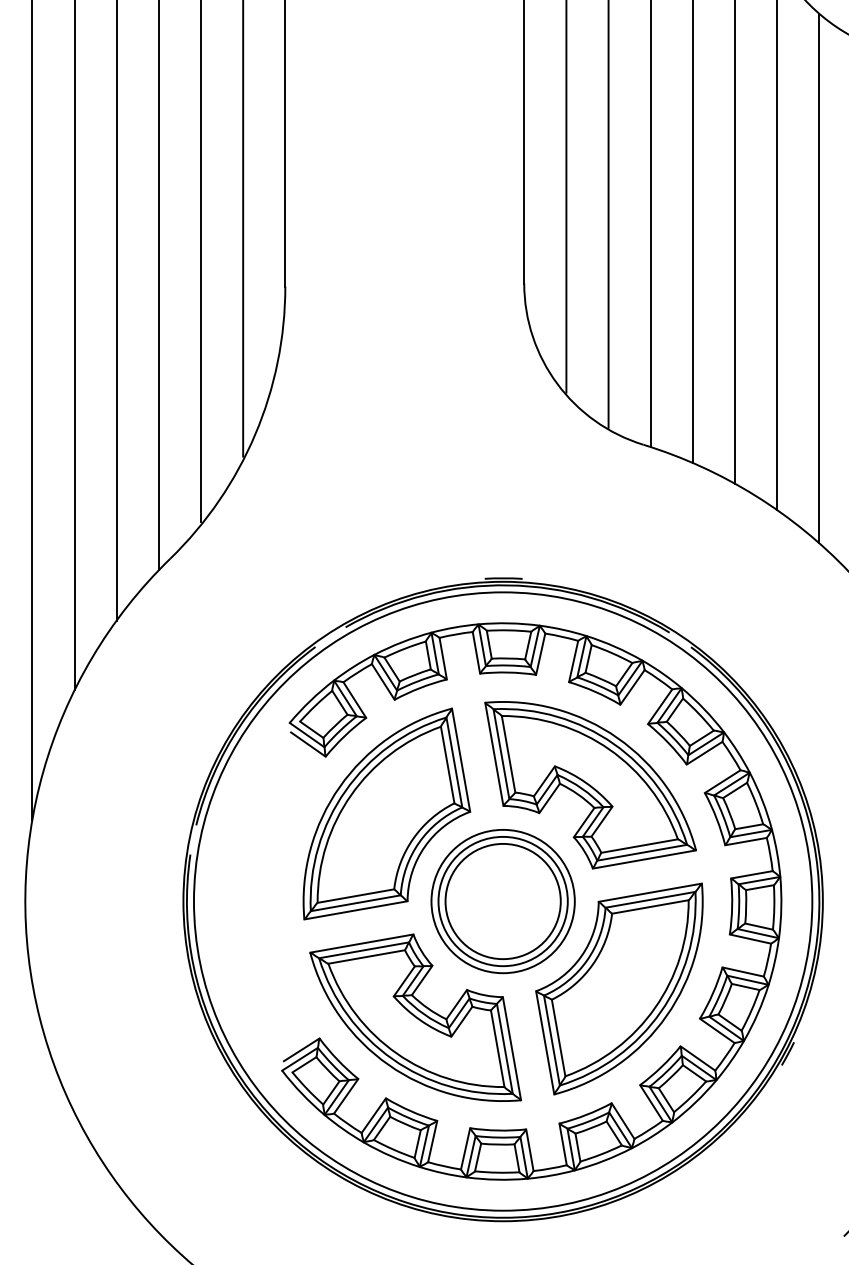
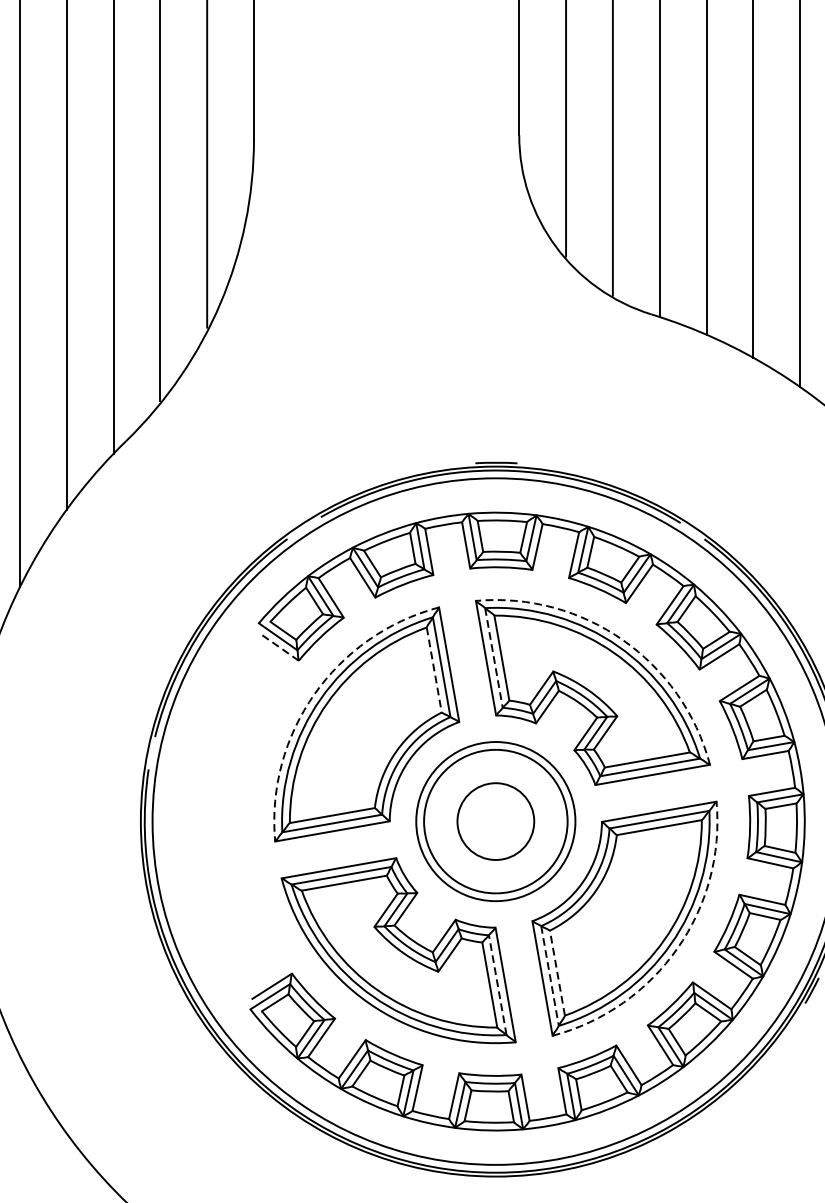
arc: (617, 738) -> (622, 640), solid -> dashed
line: (307, 744) -> (278, 647), solid -> dashed
line: (501, 754) -> (494, 658), solid -> dashed
line: (447, 765) -> (434, 670), solid -> dashed
arc: (339, 787) -> (314, 694), solid -> dashed
circle: (502, 901) -> (495, 821), size x0.6
arc: (666, 1016) -> (677, 949), solid -> dashed
line: (558, 1038) -> (557, 973), solid -> dashed
line: (551, 1040) -> (549, 975), solid -> dashed
line: (504, 1048) -> (497, 984), solid -> dashed

